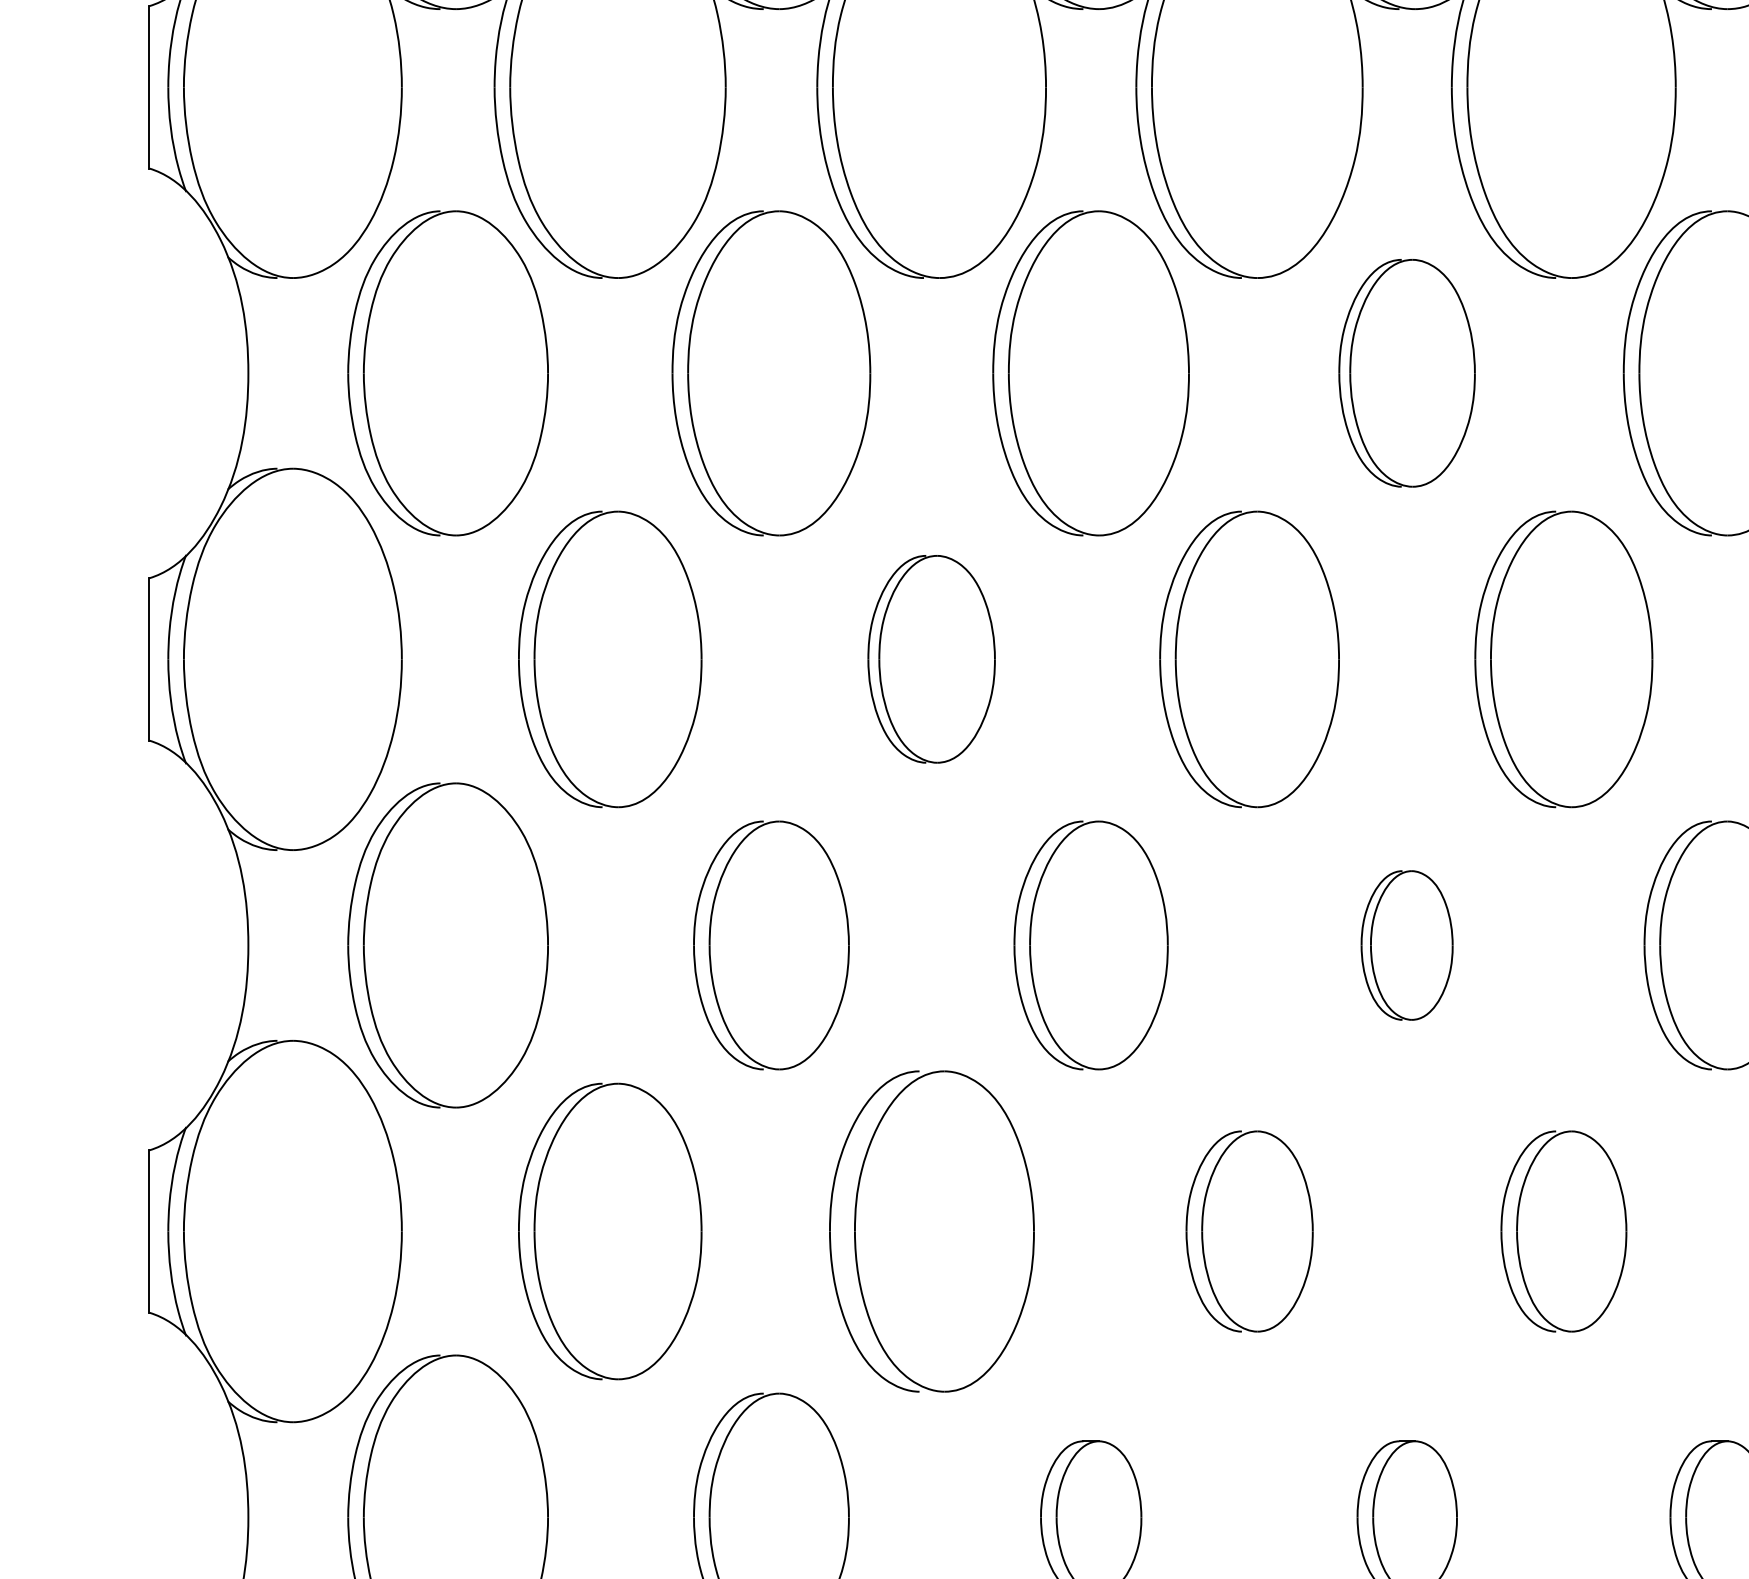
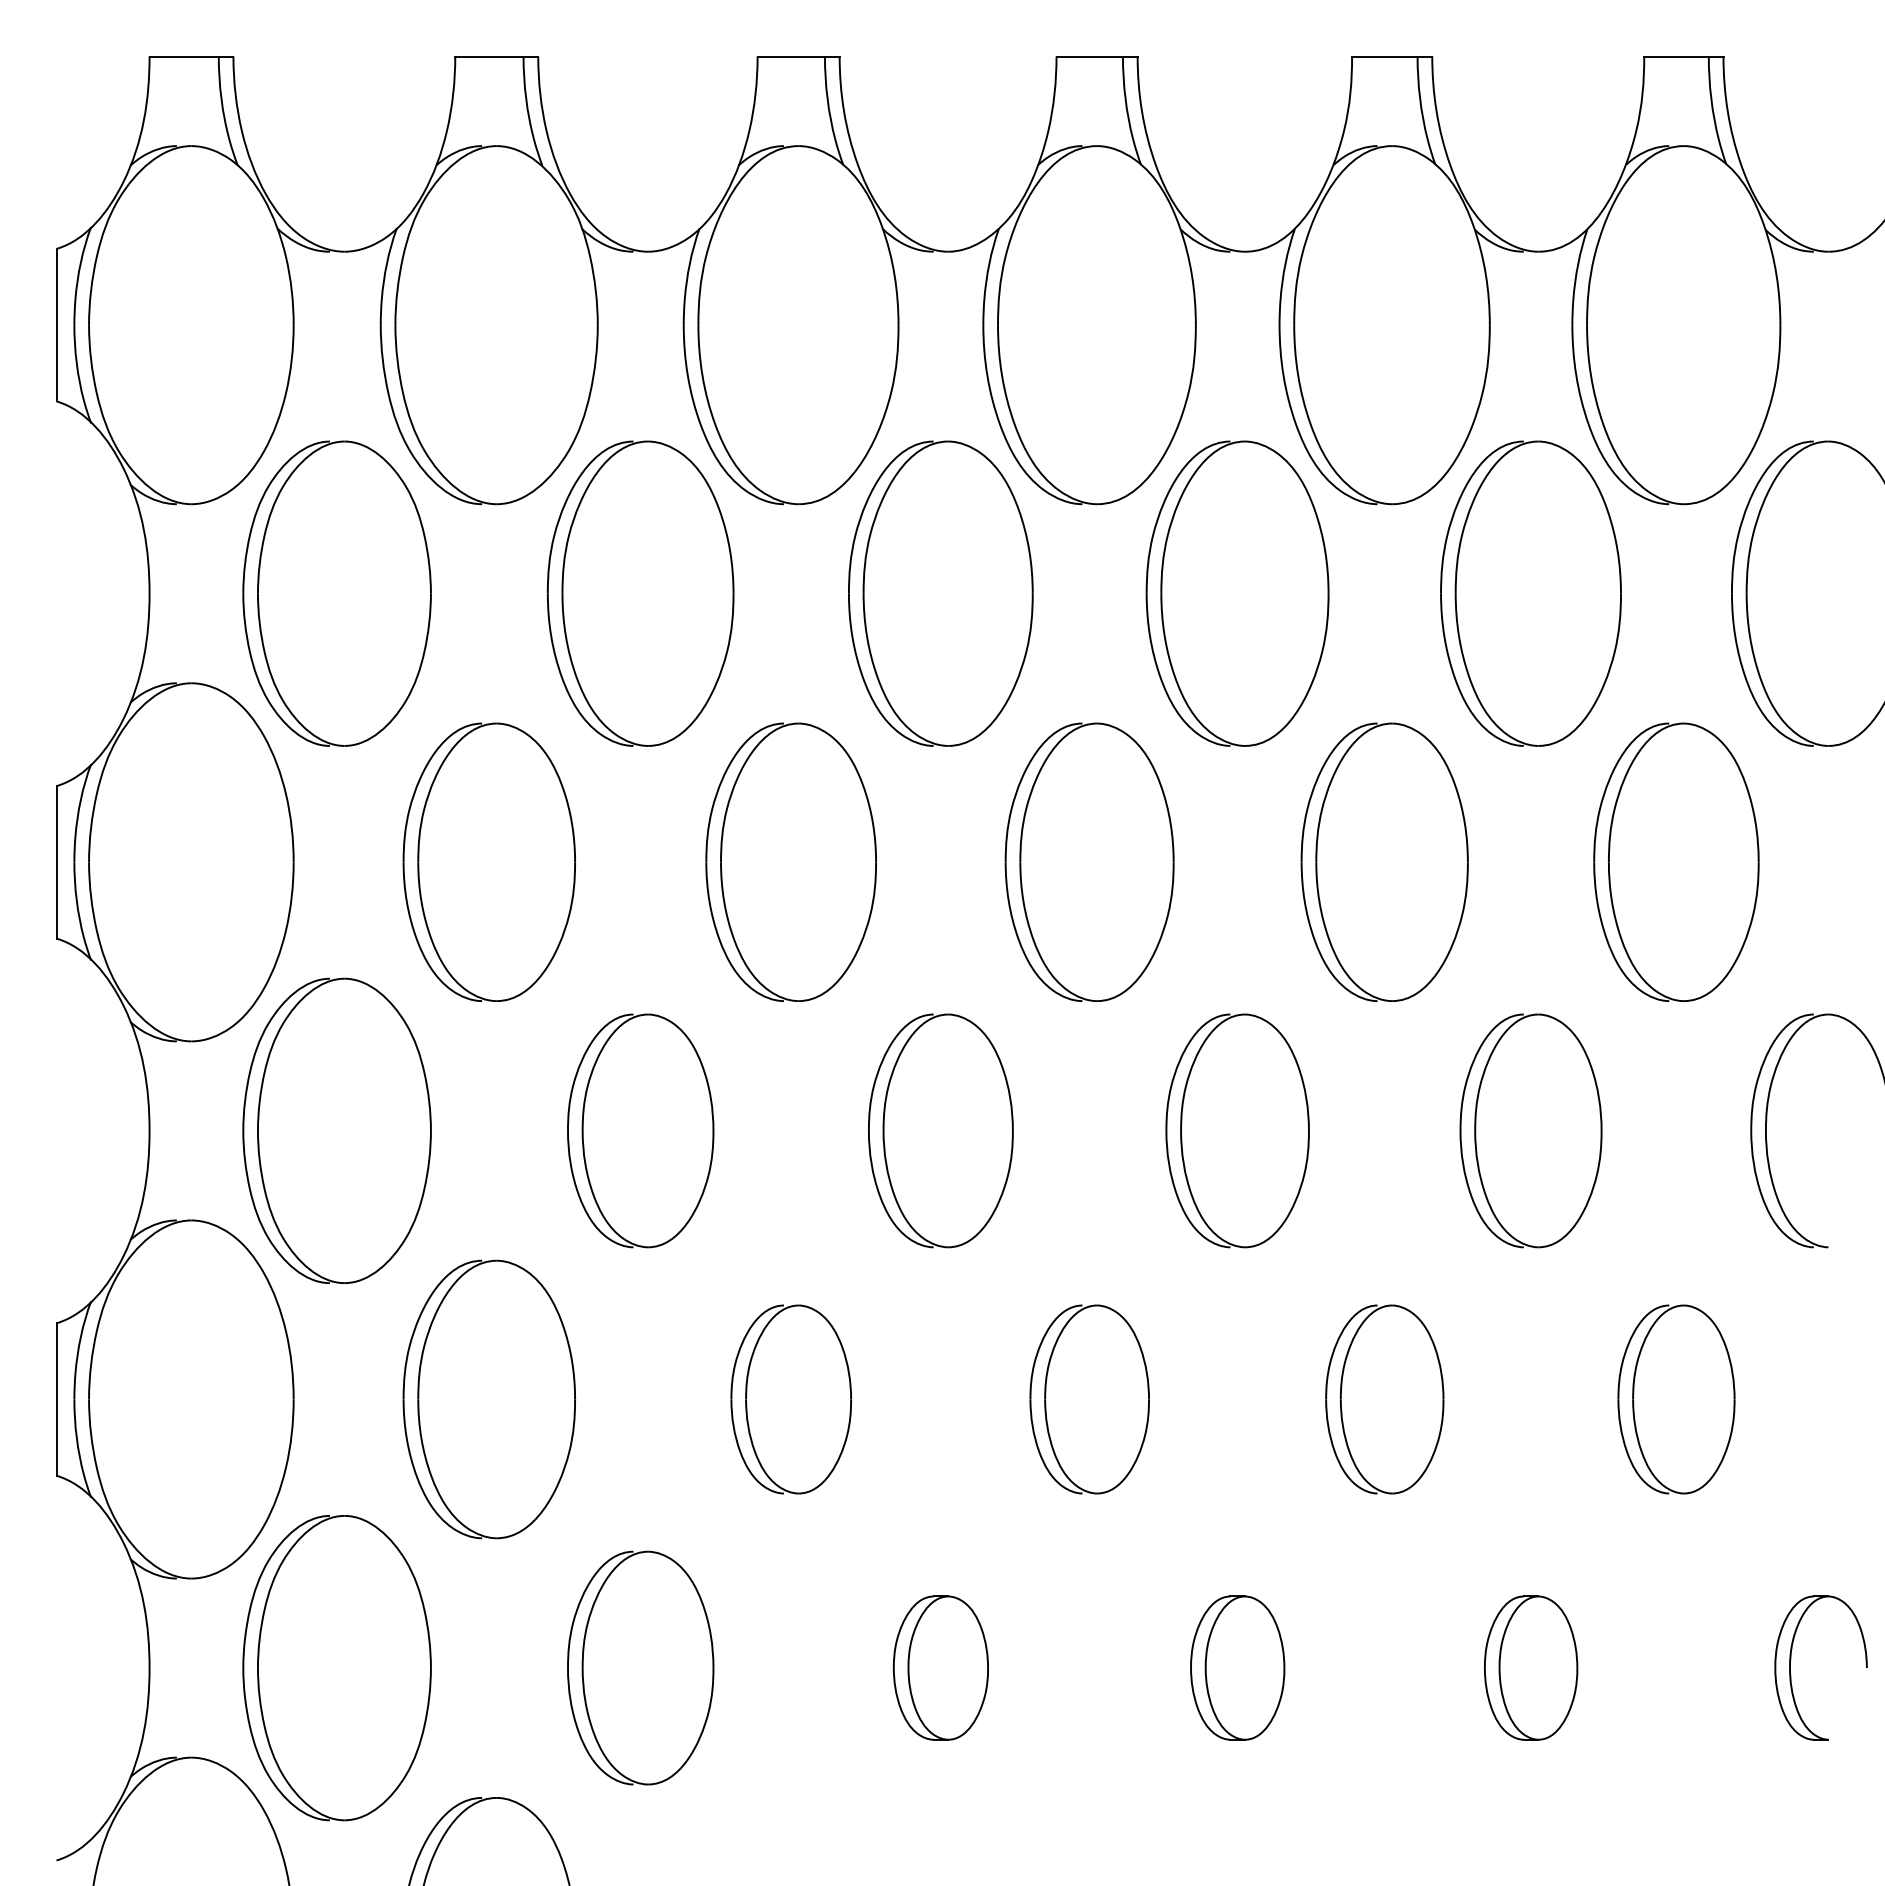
part: (1407, 373) -> (1237, 593), size x1.43
part: (930, 658) -> (790, 861), size x1.43
part: (1407, 945) -> (1237, 1130), size x1.67
part: (930, 1231) -> (790, 1399), size x0.62

